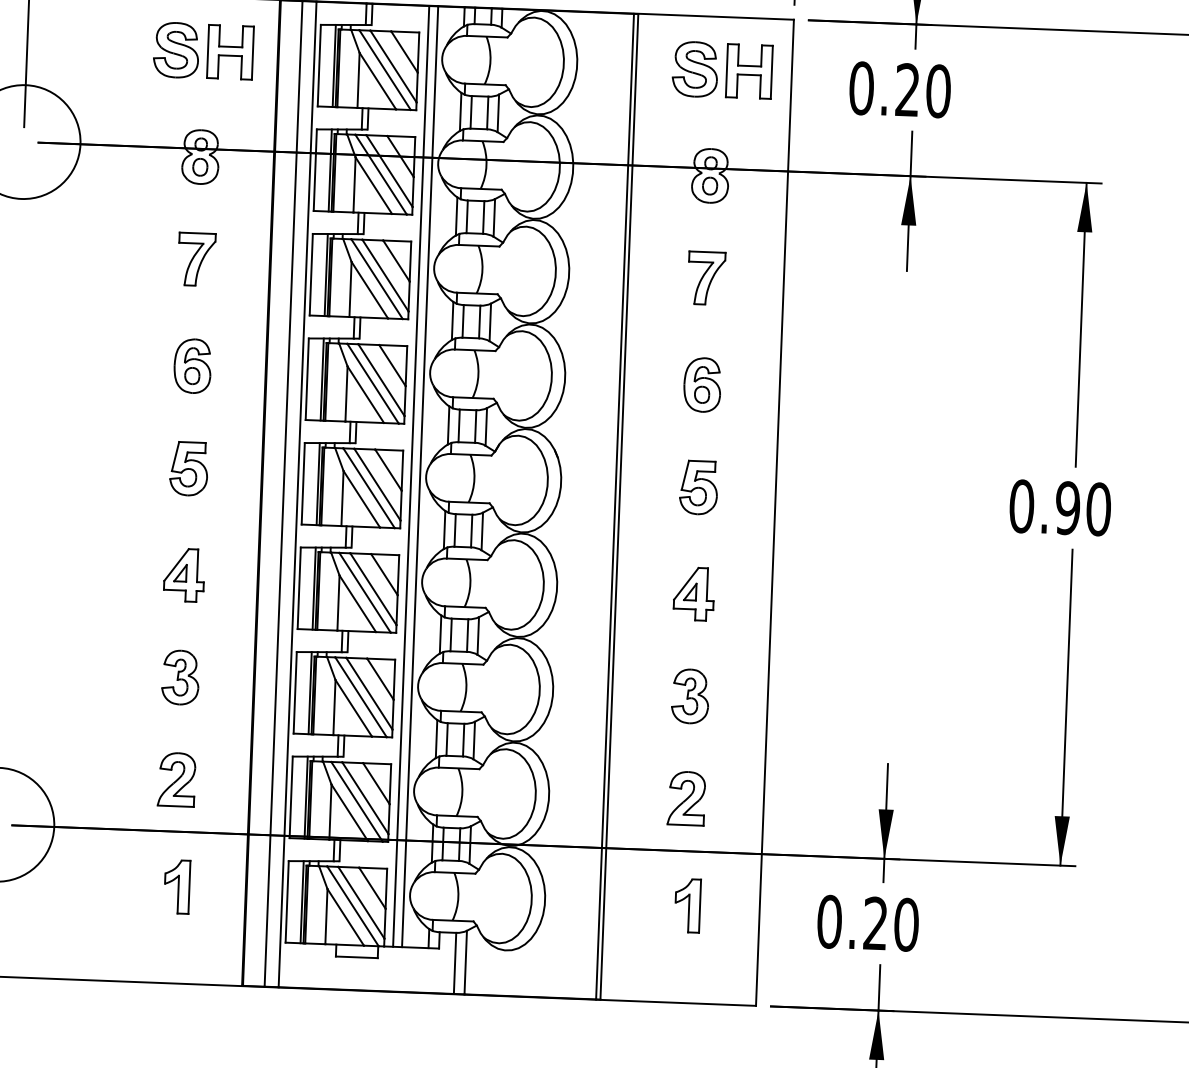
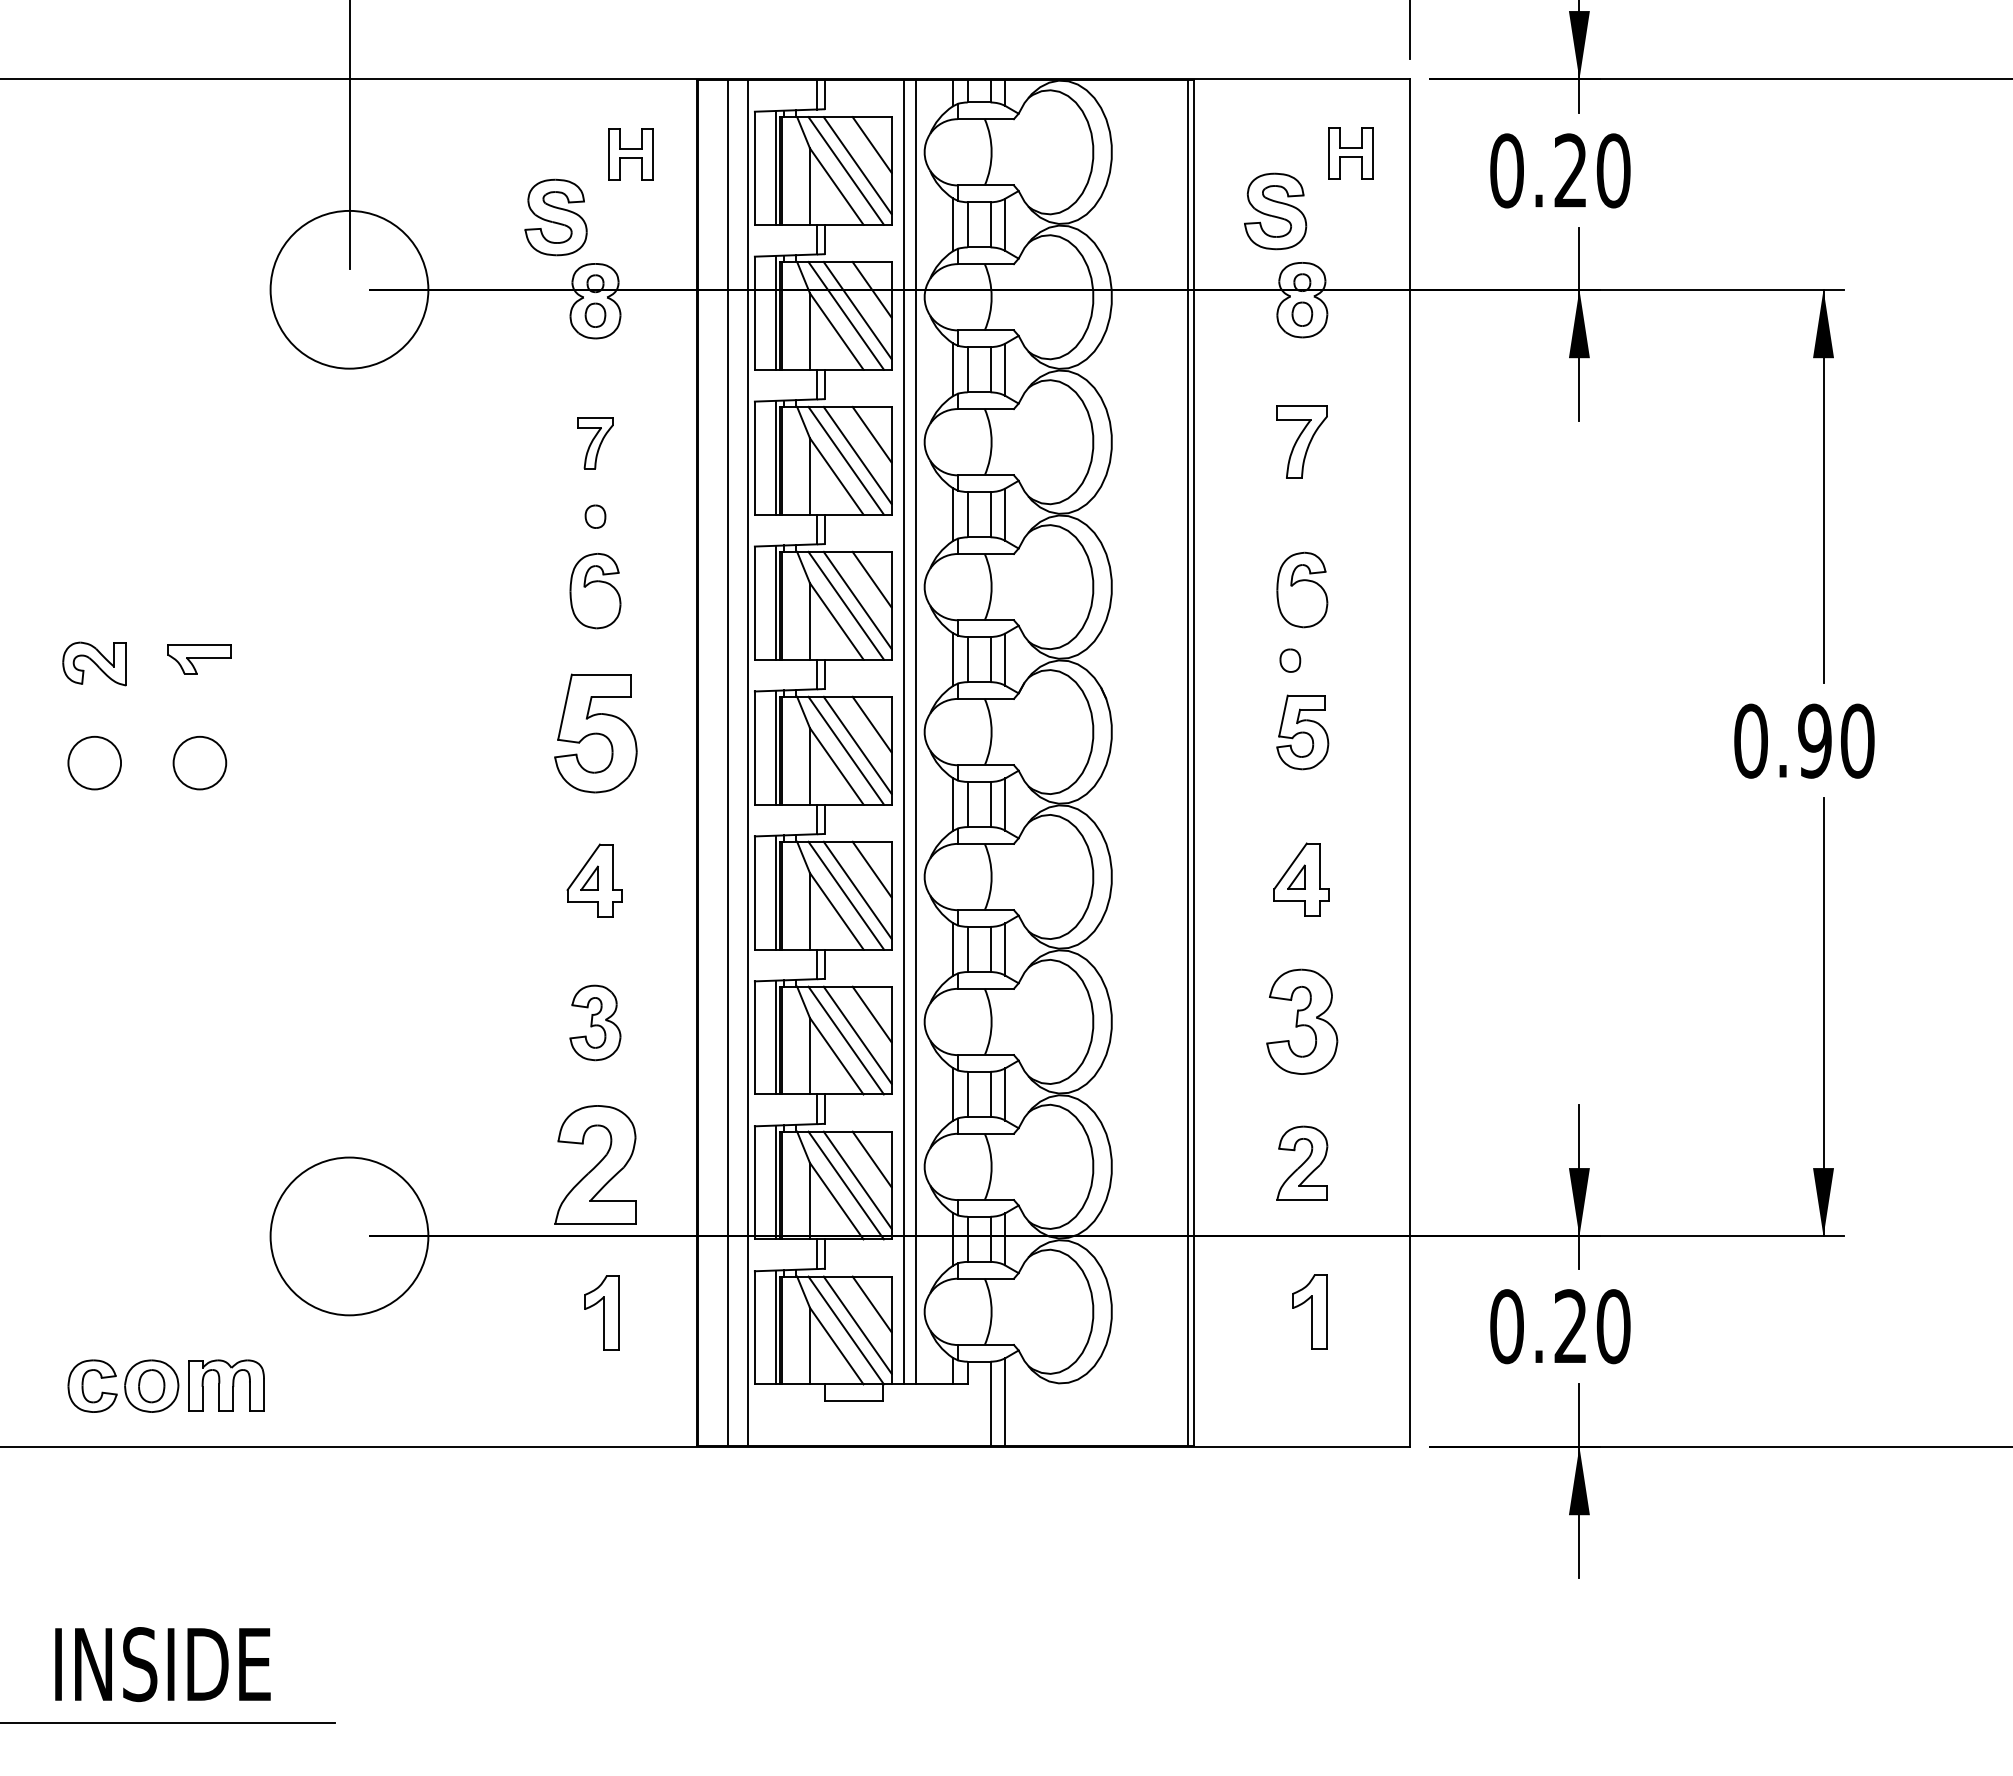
part: (175, 50) -> (555, 217), moved
part: (230, 52) -> (630, 154), size x0.7
part: (695, 69) -> (1275, 211), moved
part: (749, 71) -> (1350, 153), size x0.7
part: (196, 259) -> (595, 443), size x0.7
part: (192, 375) -> (595, 516), moved
part: (702, 394) -> (1290, 660), moved
part: (188, 468) -> (595, 733), size x1.6
part: (690, 696) -> (1302, 1021), size x1.4
part: (176, 778) -> (595, 1163), size x1.6

